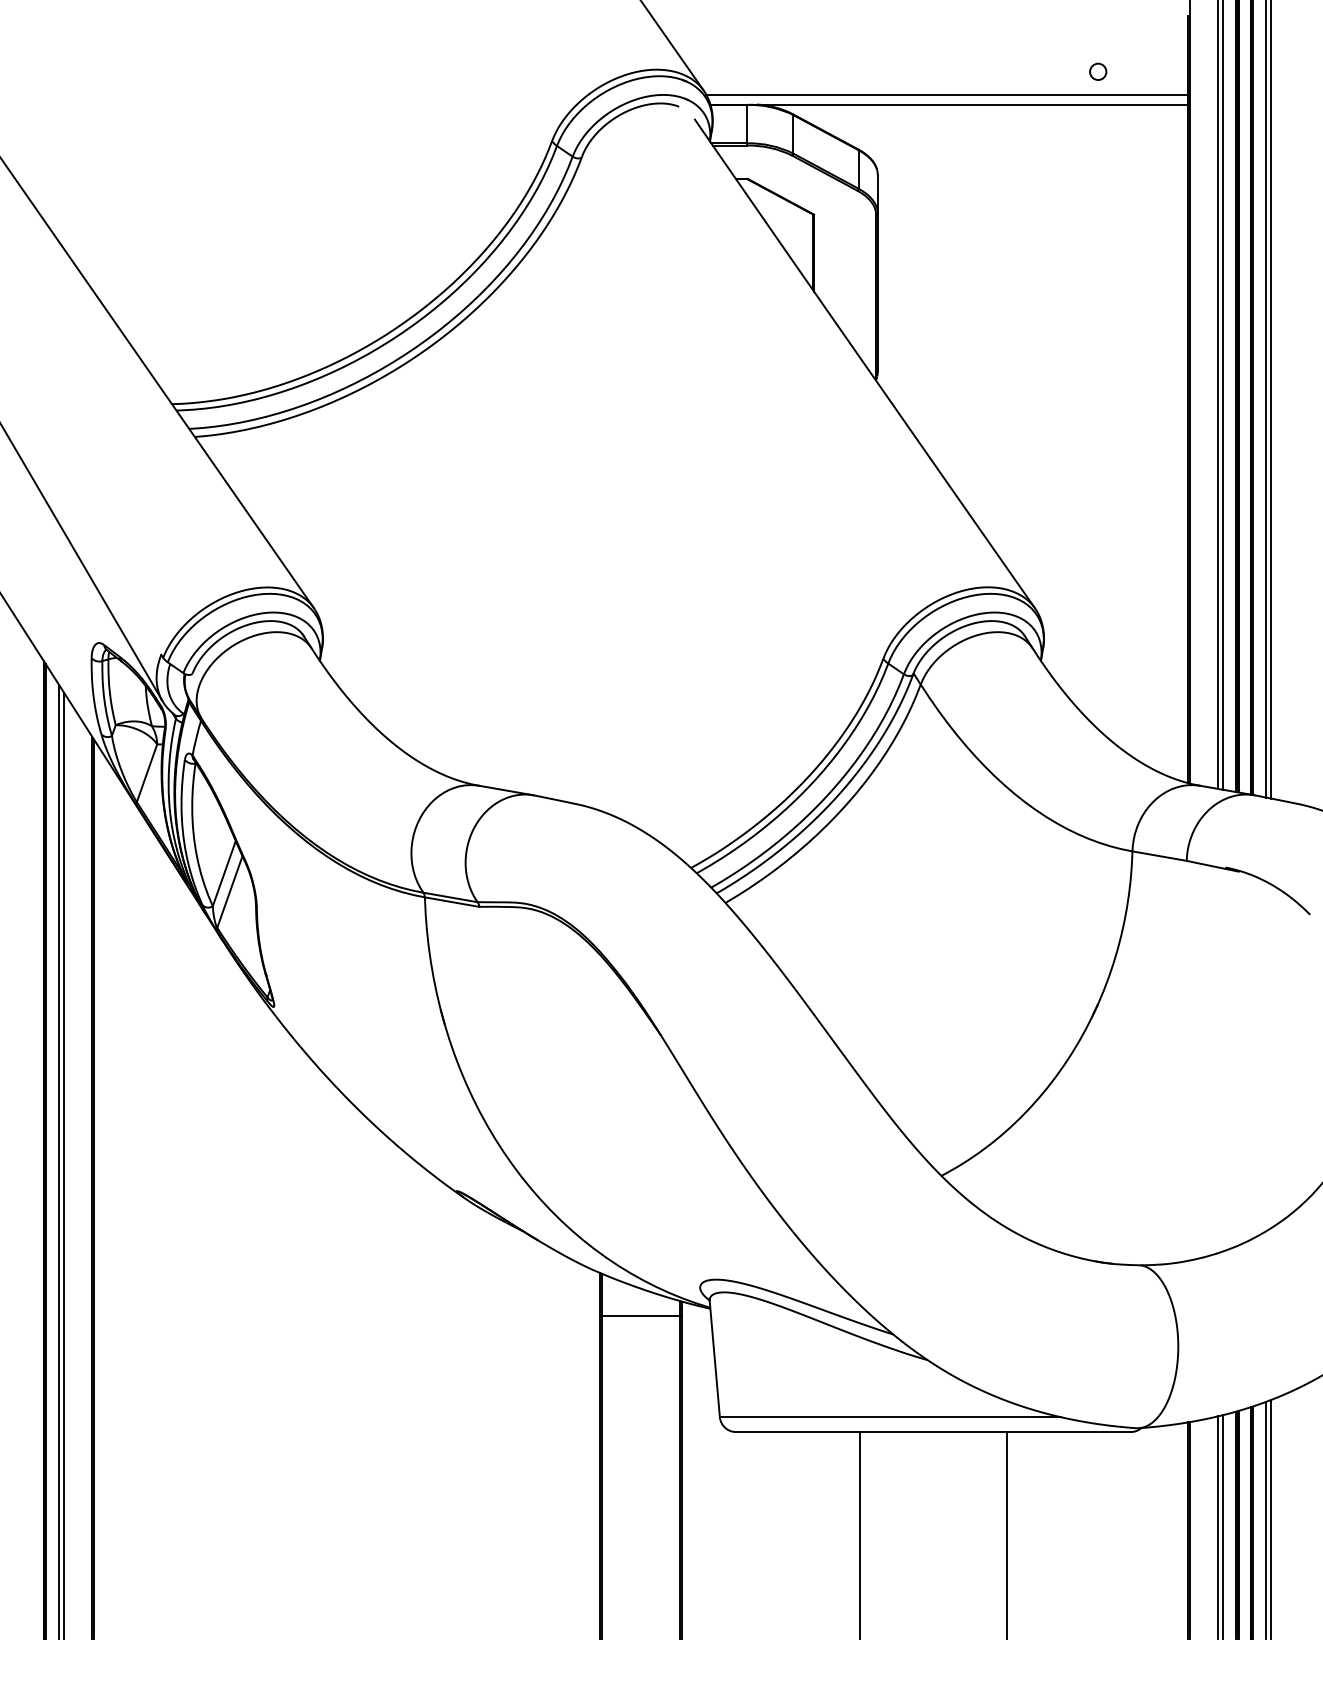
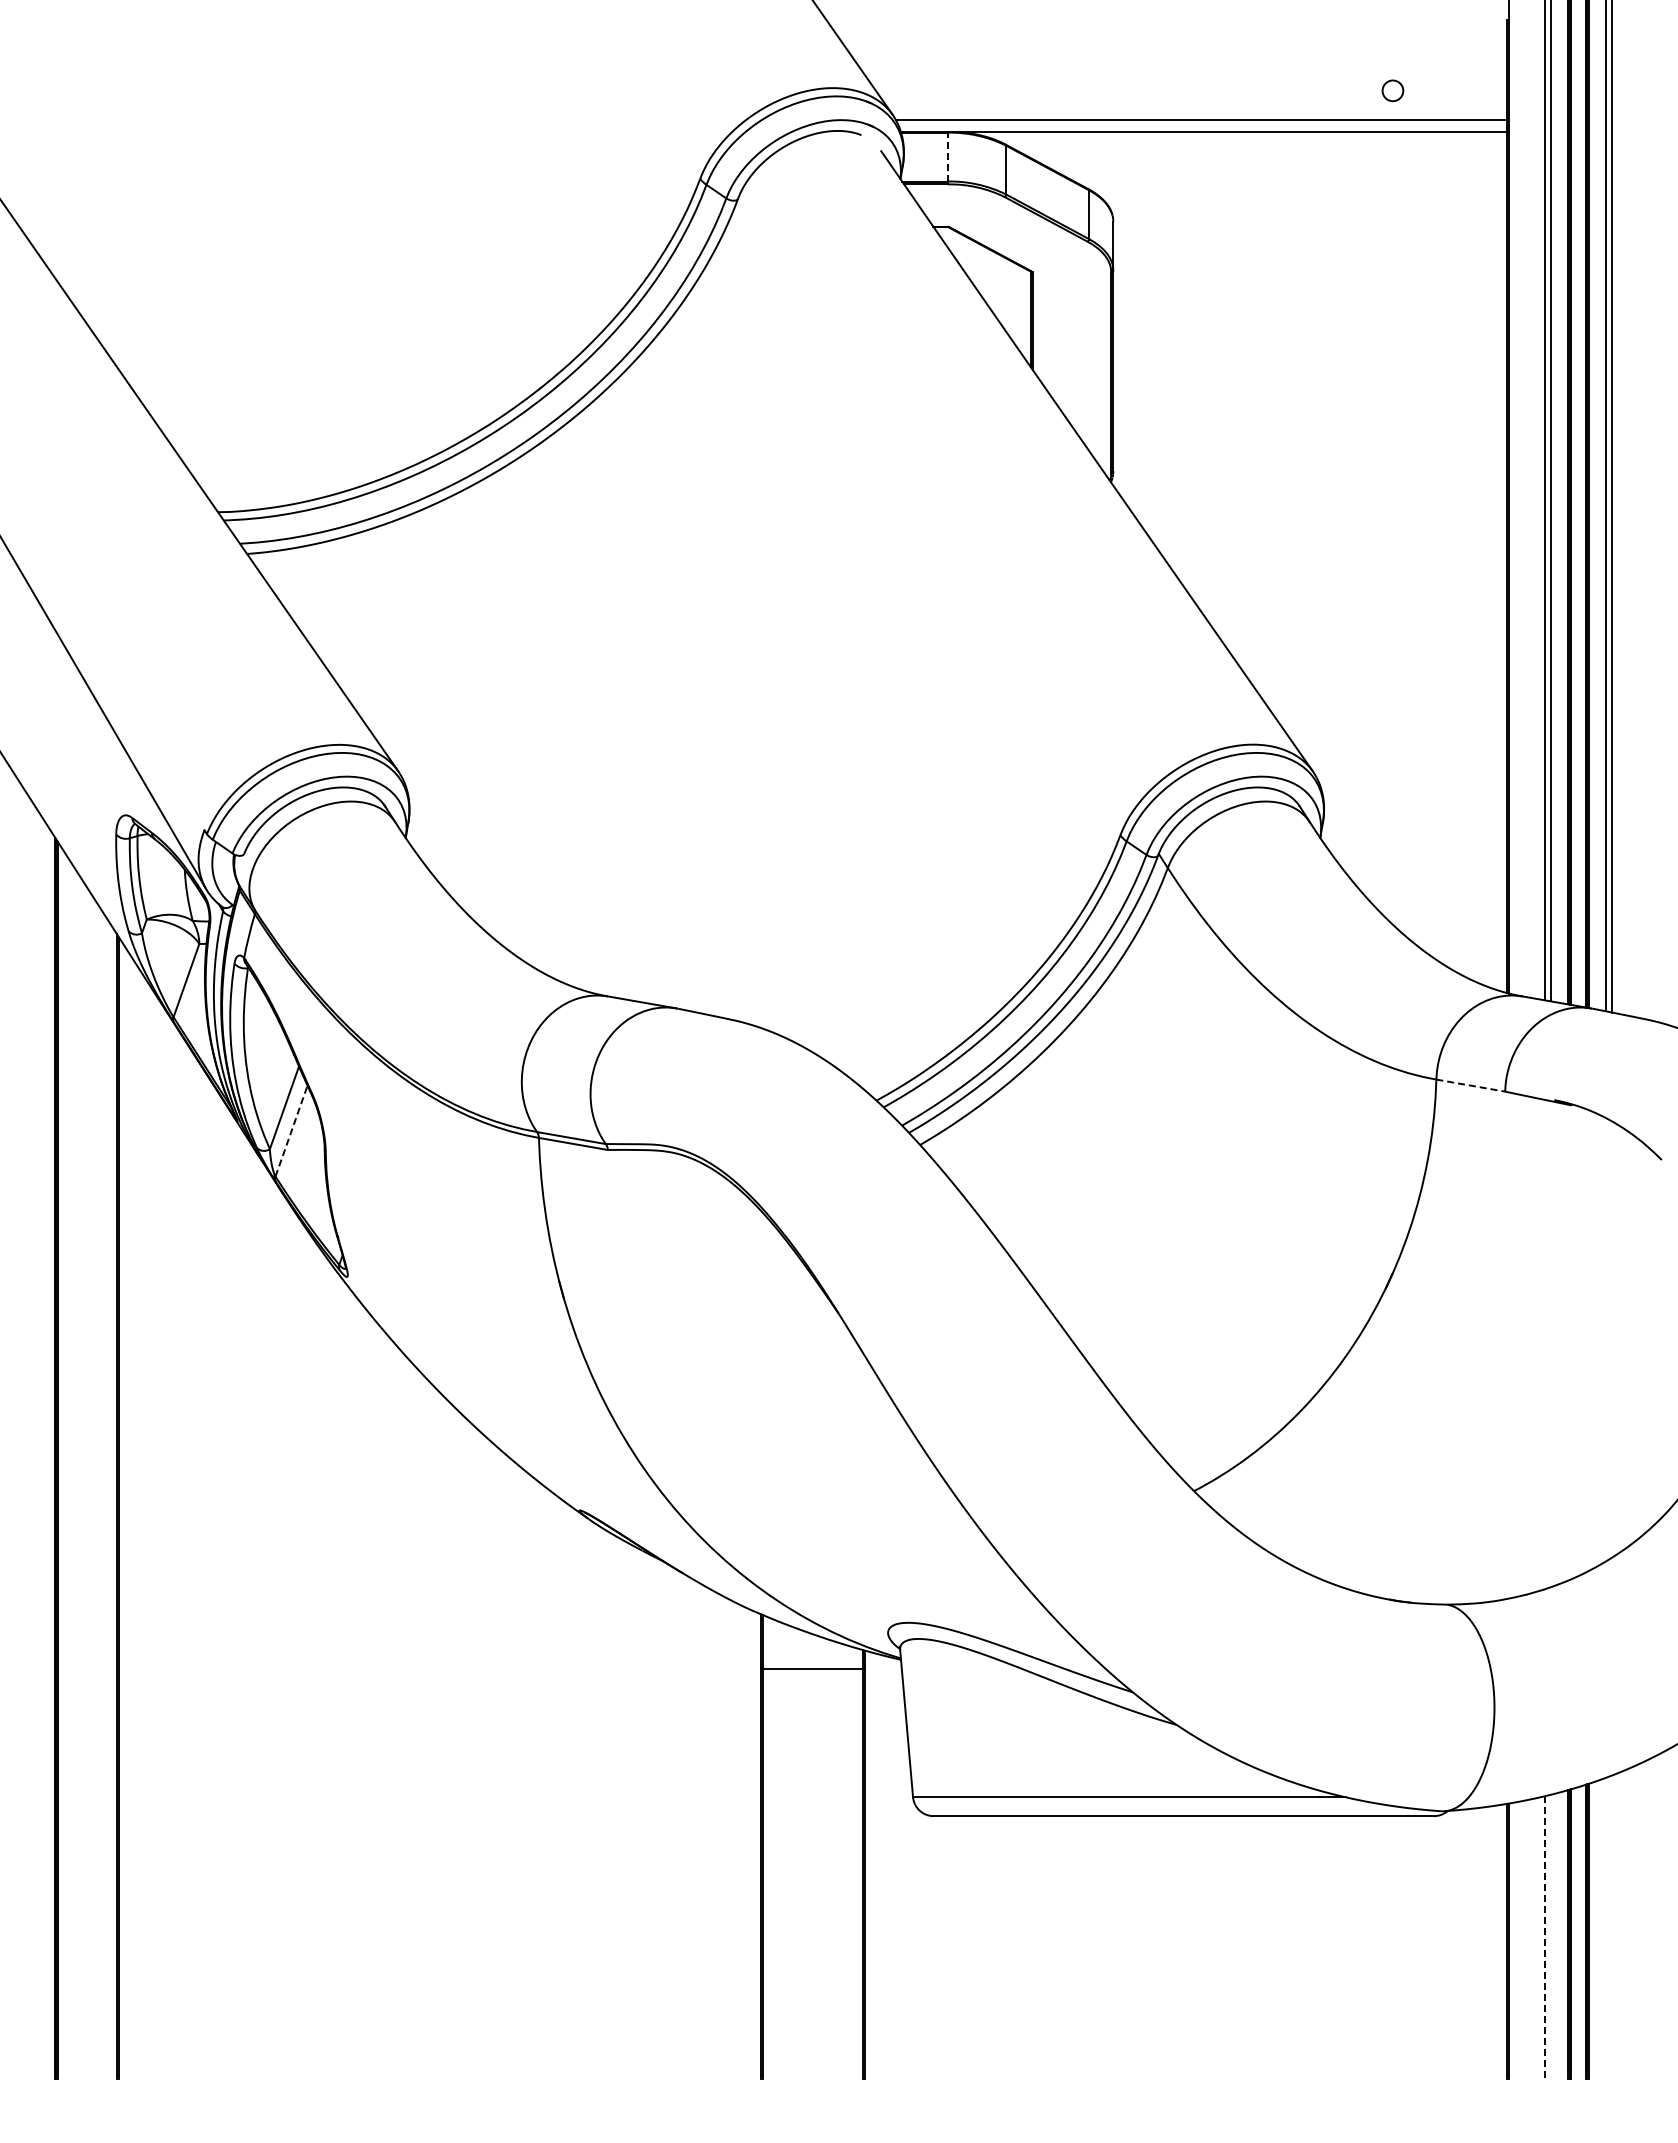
line: (747, 123) -> (947, 156), solid -> dashed
line: (1159, 856) -> (1470, 1085), solid -> dashed
line: (229, 891) -> (291, 1130), solid -> dashed
line: (59, 1161) -> (75, 1473), removed
line: (64, 1165) -> (81, 1478), removed
line: (1266, 1519) -> (1606, 1927), removed
line: (1271, 1519) -> (1612, 1926), removed
line: (1222, 1526) -> (1550, 1936), removed
line: (1218, 1527) -> (1545, 1937), solid -> dashed
line: (859, 1535) -> (1090, 1947), removed
line: (1007, 1535) -> (1277, 1947), removed

